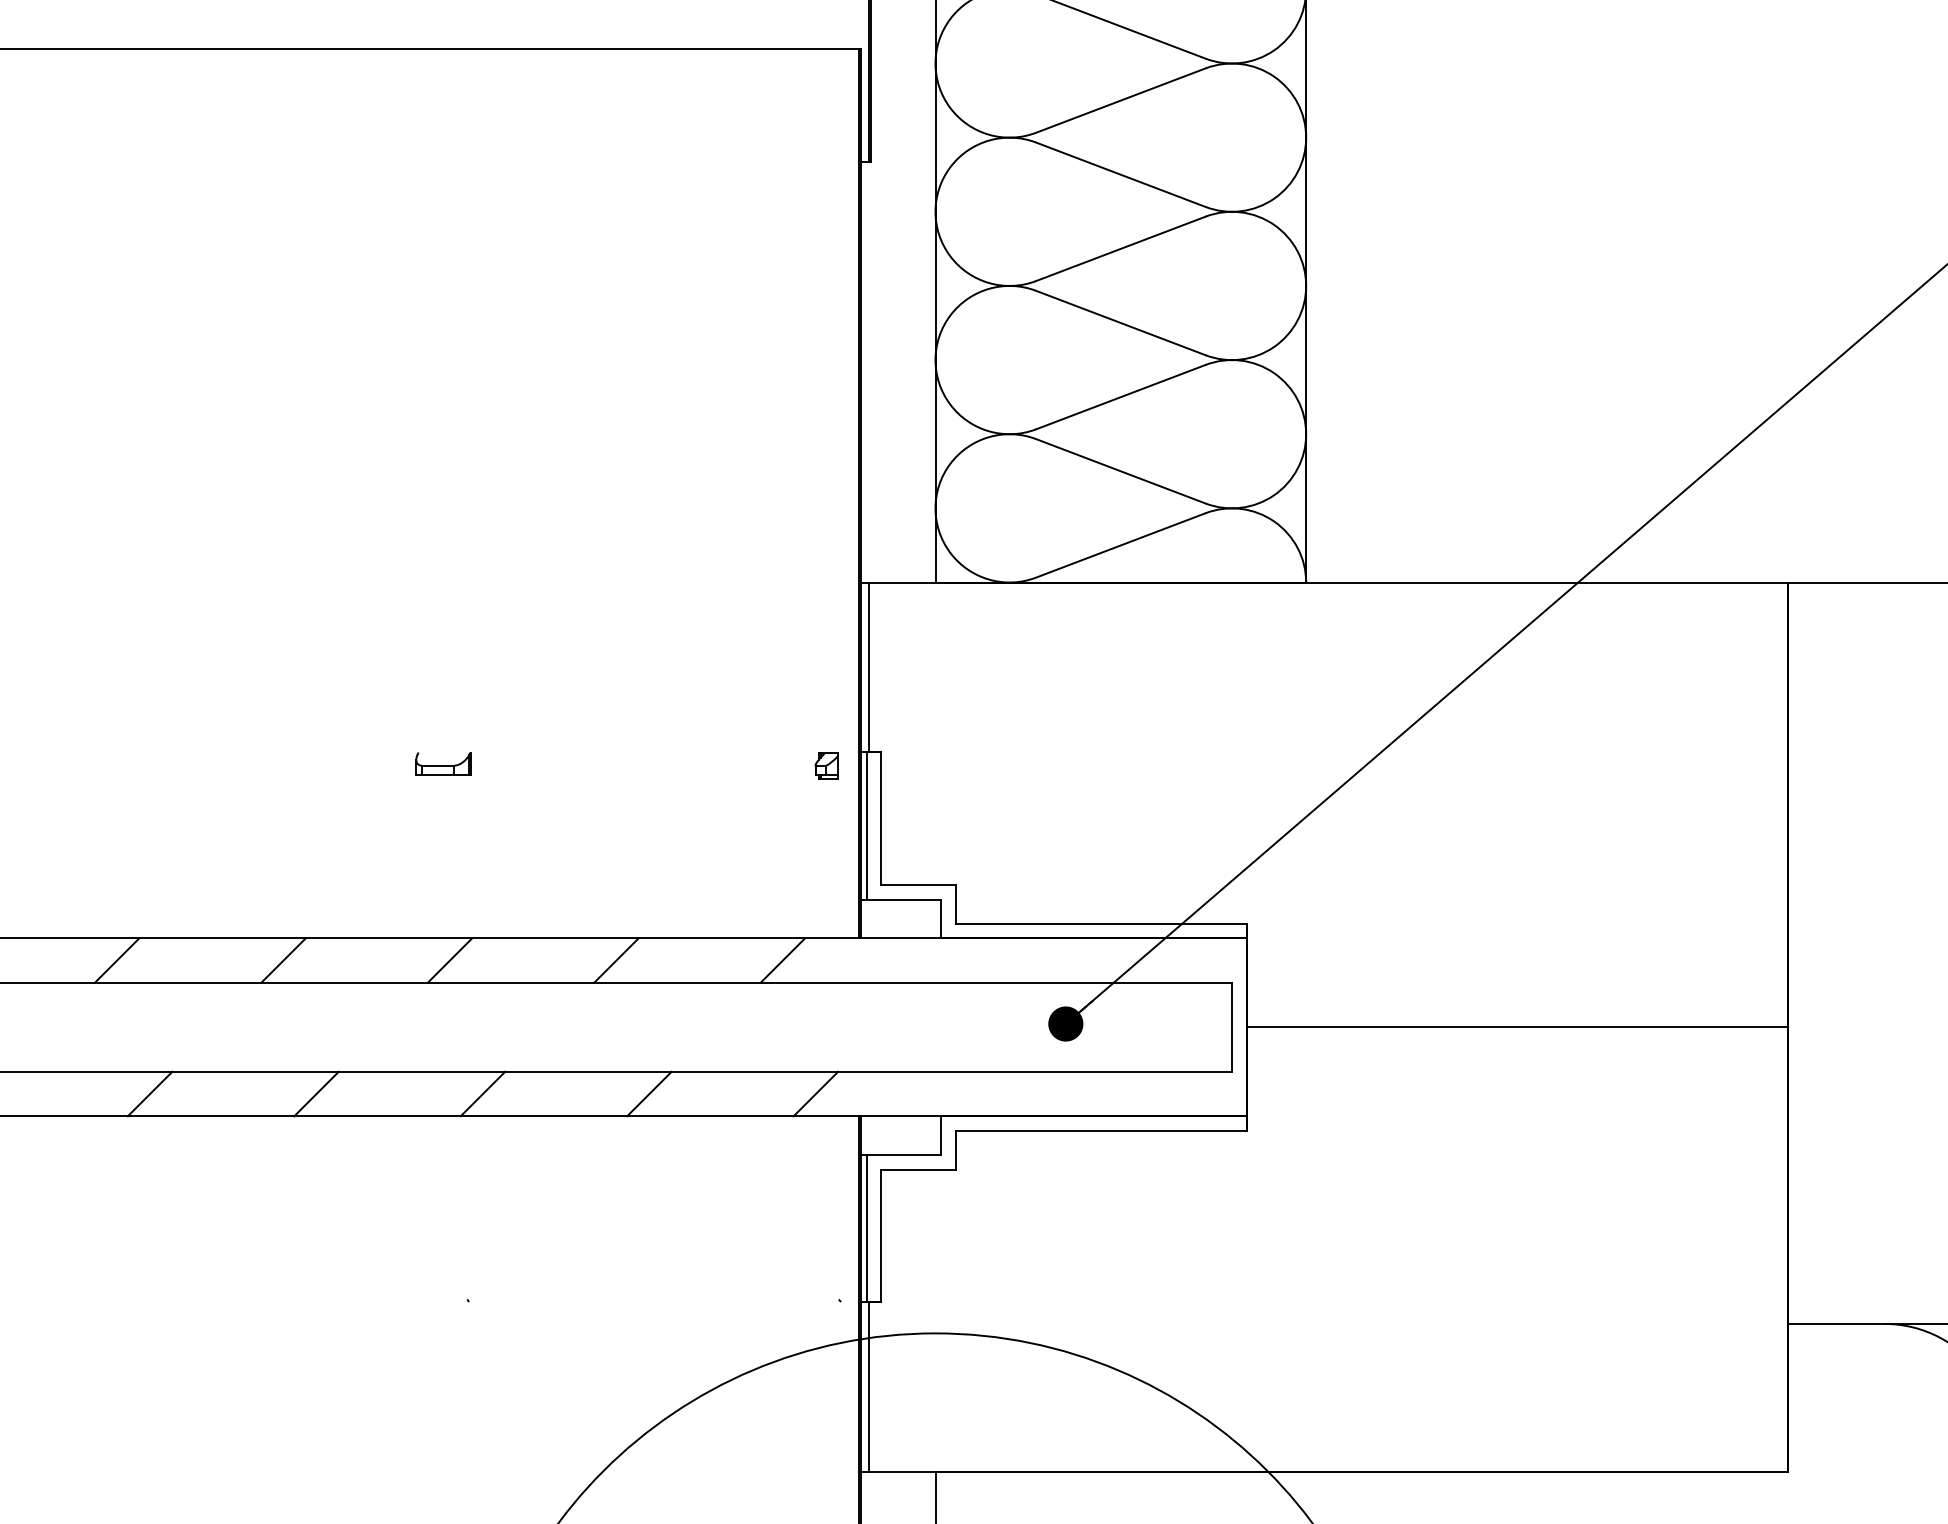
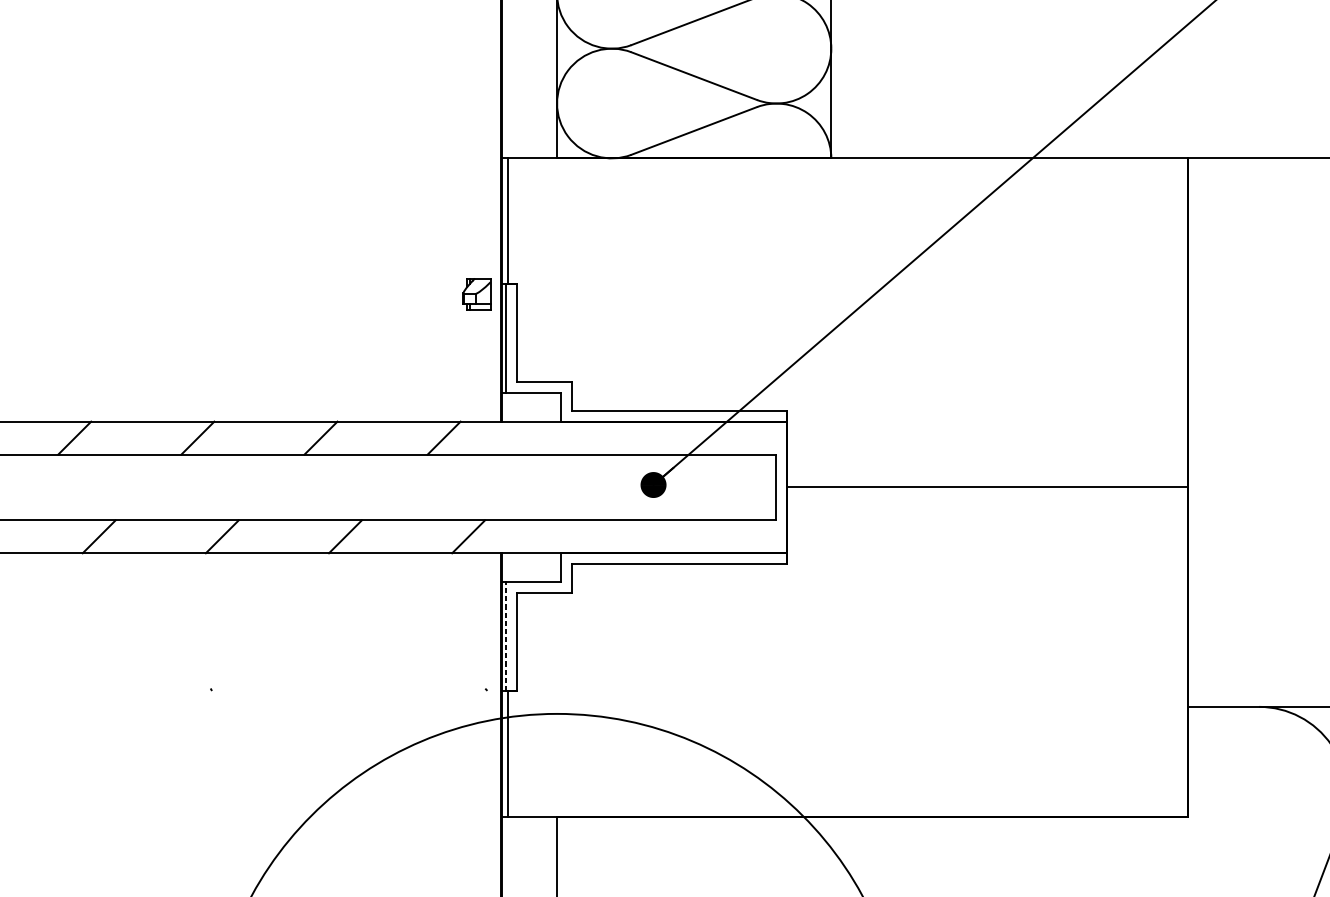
part: (443, 763) -> (193, 292), removed
part: (826, 765) -> (476, 293), size x1.6
line: (866, 1228) -> (506, 636), solid -> dashed

